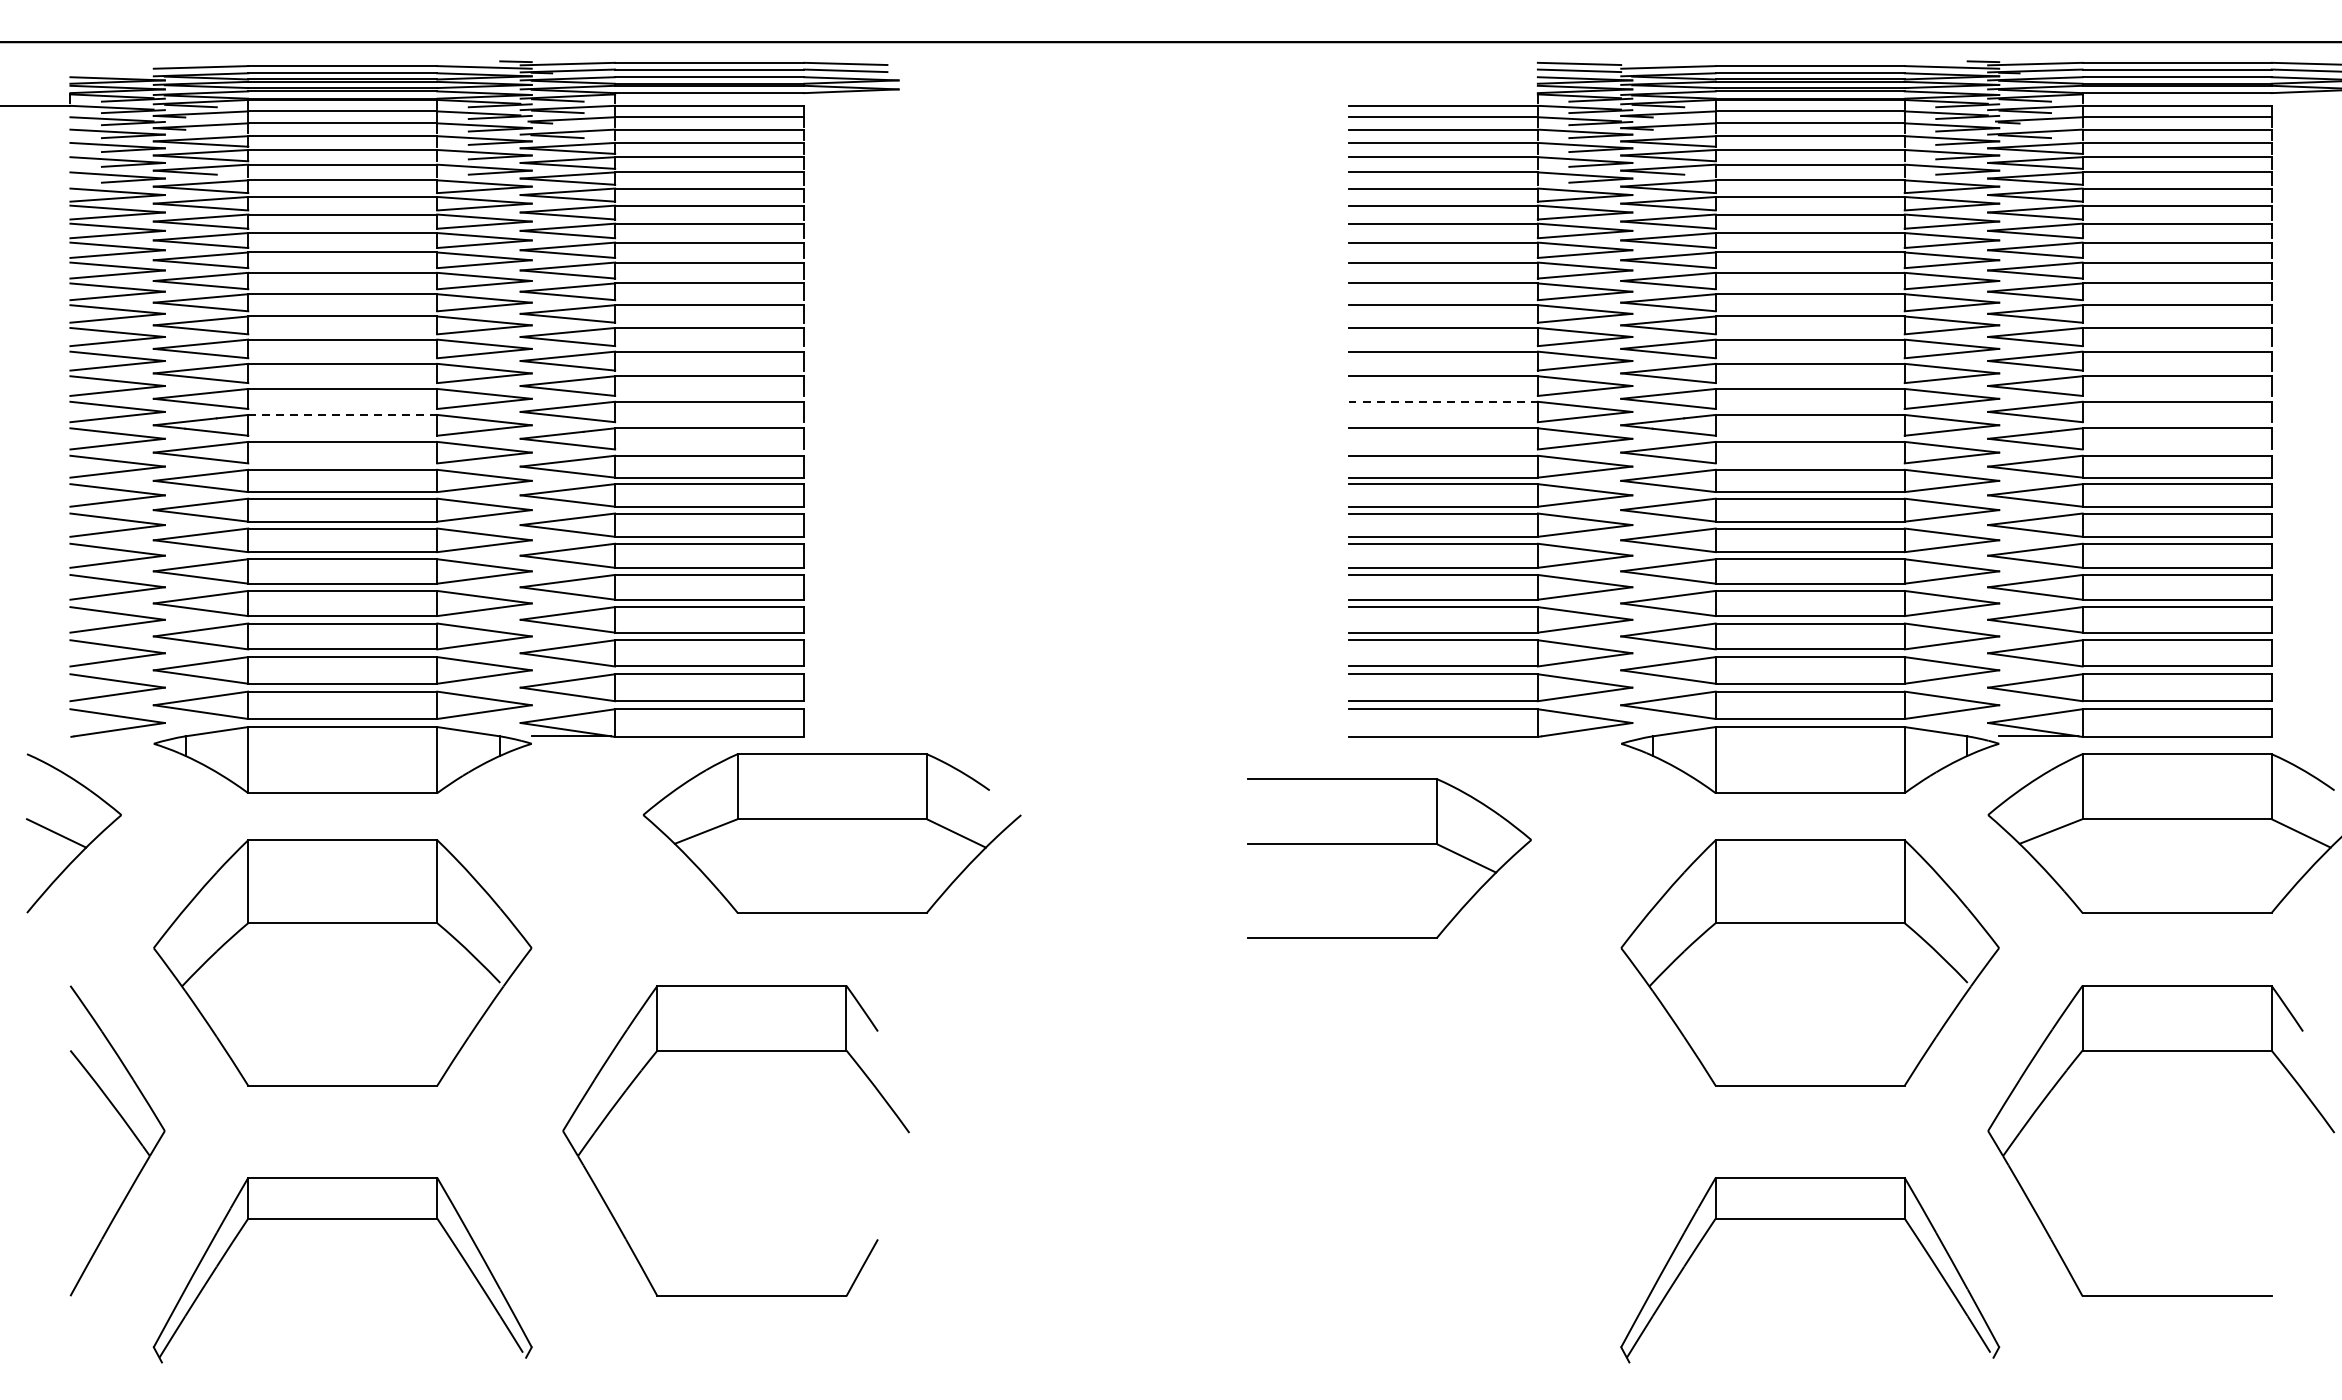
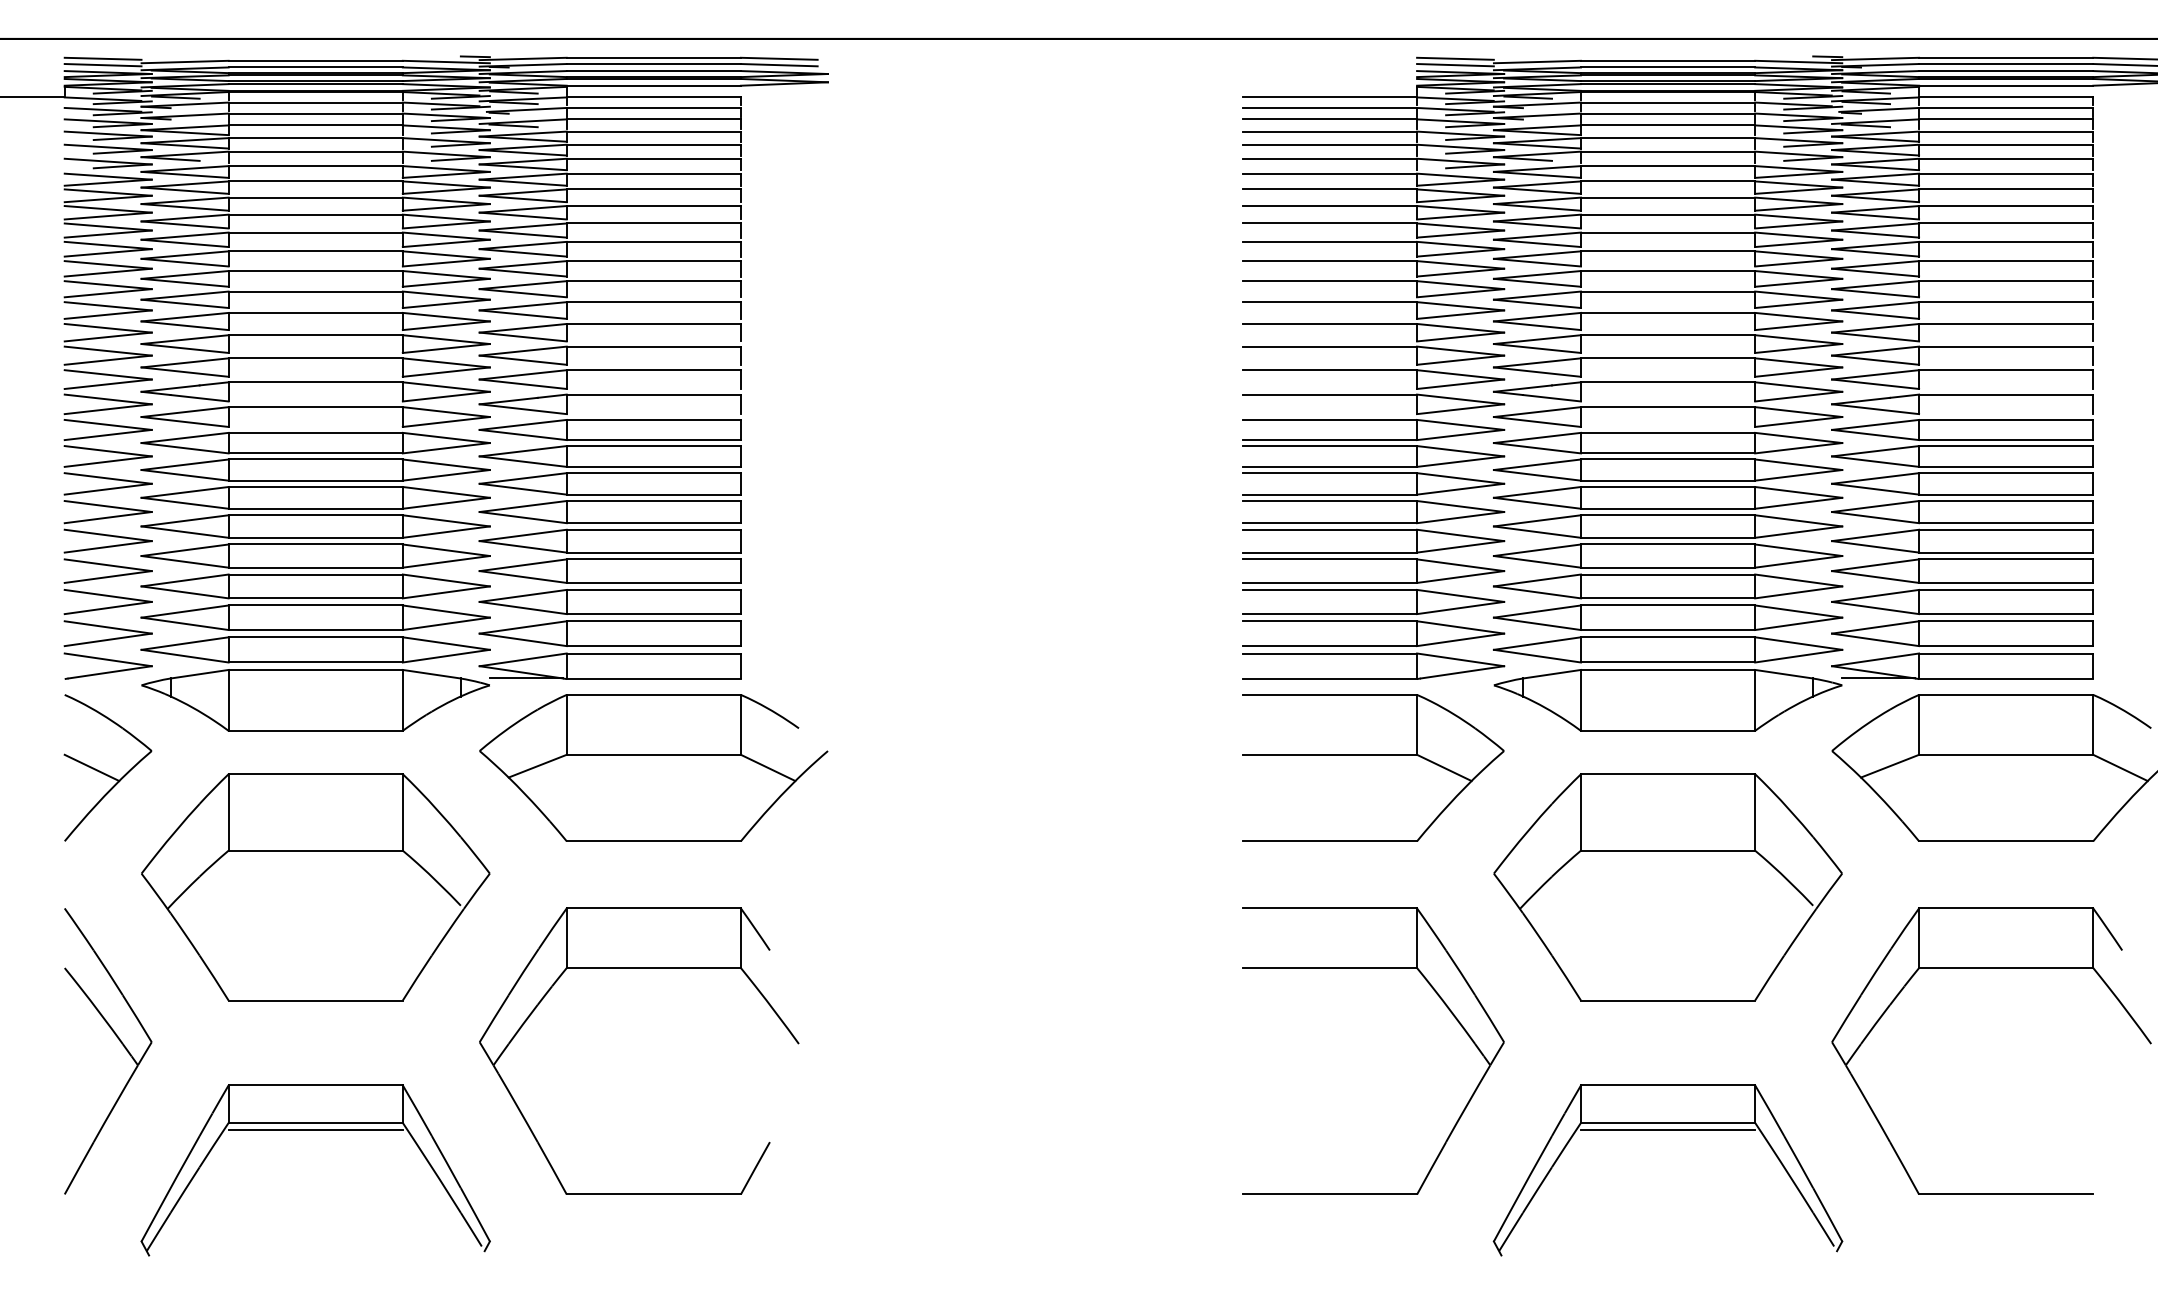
line: (111, 63) -> (102, 58), added
line: (111, 71) -> (102, 65), added
line: (1443, 402) -> (1330, 370), dashed -> solid
line: (343, 415) -> (316, 382), dashed -> solid
part: (73, 832) -> (107, 767), moved
part: (831, 832) -> (653, 767), moved
part: (1389, 844) -> (1373, 755), moved
part: (736, 1051) -> (639, 968), moved
part: (1490, 1051) -> (1373, 968), added
line: (342, 1226) -> (315, 1130), added
line: (1809, 1226) -> (1667, 1130), added

